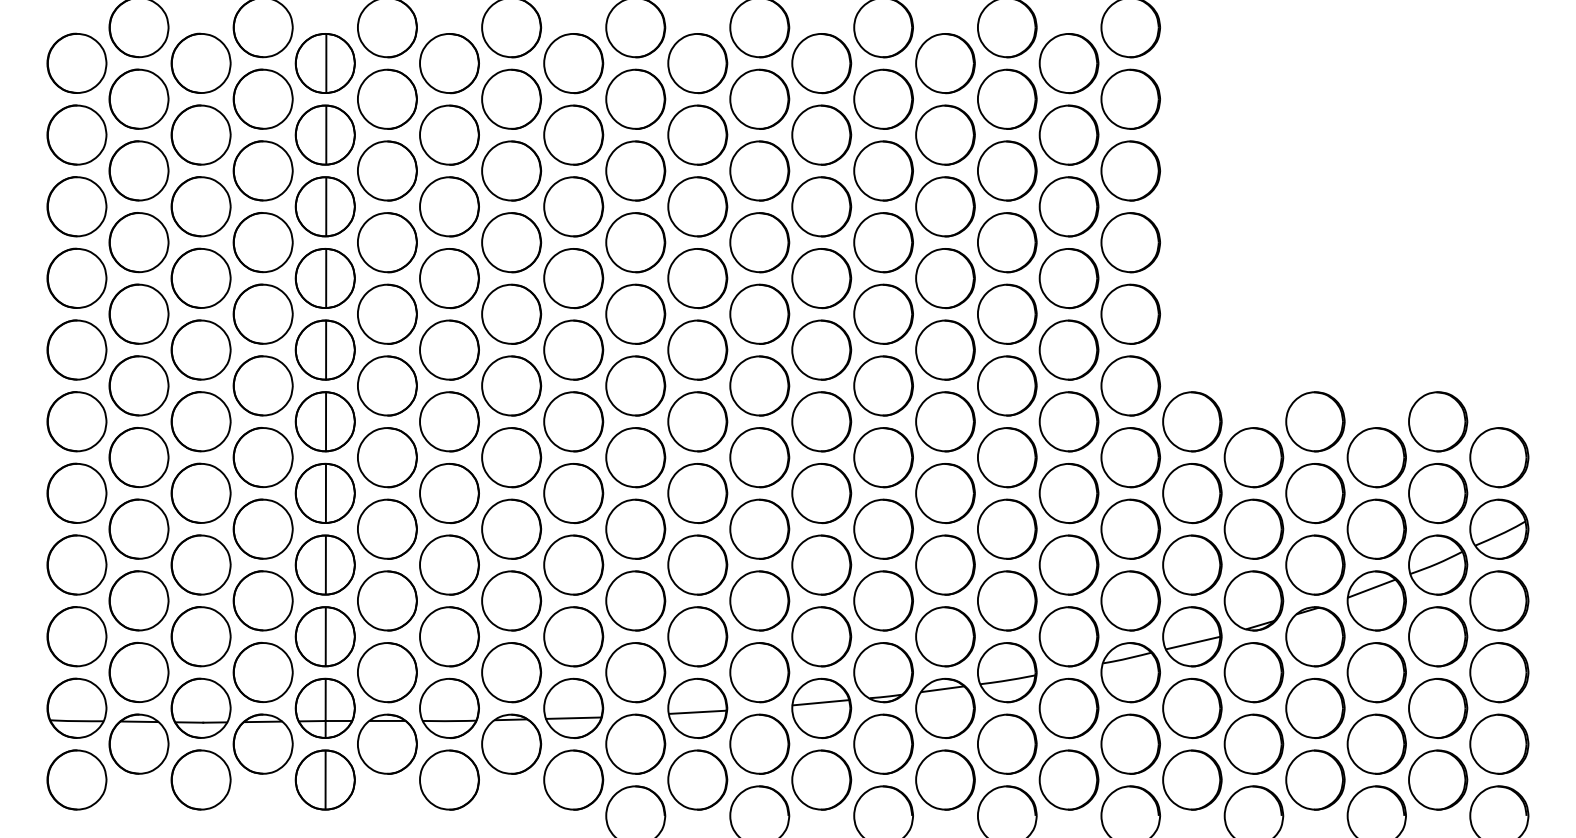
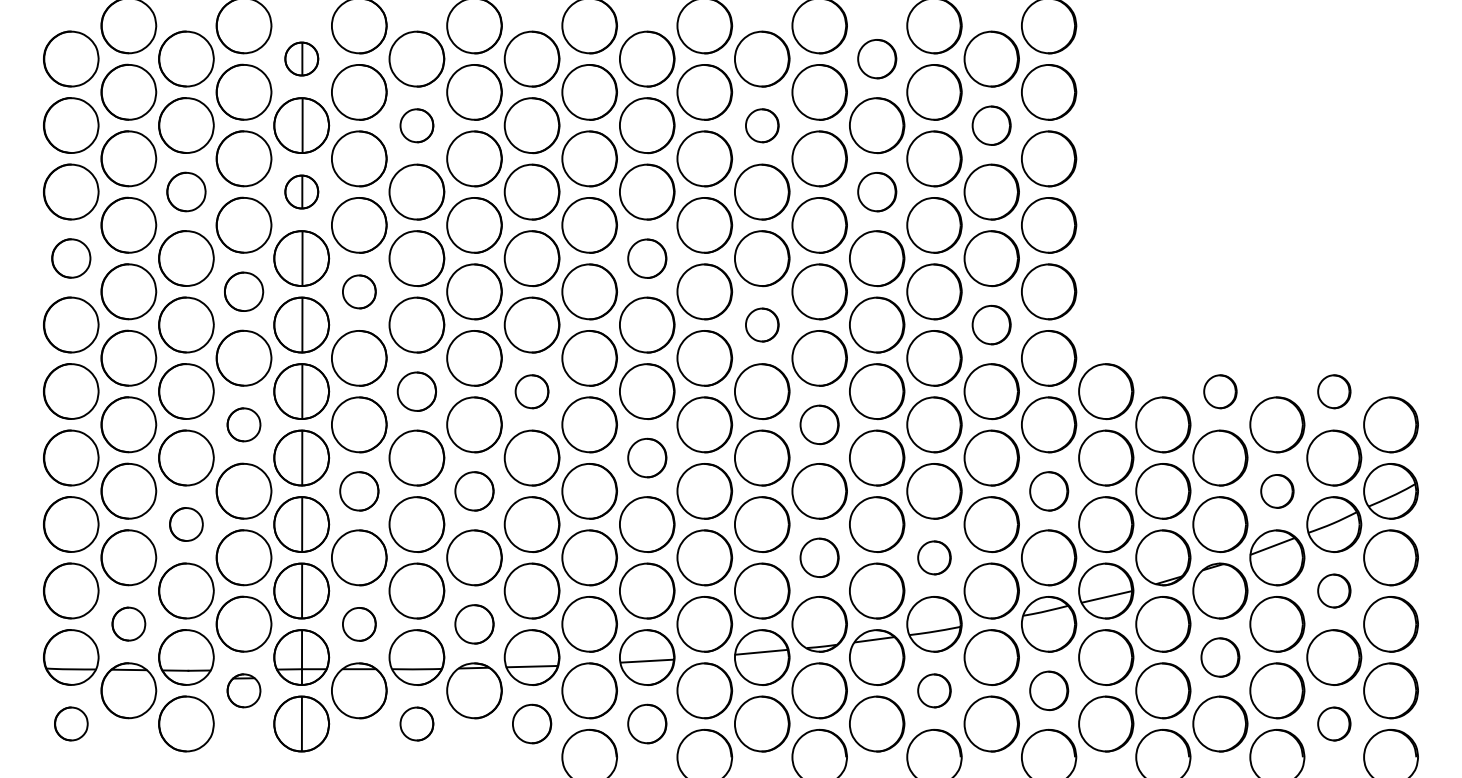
part: (325, 62) -> (301, 58), size x0.6
part: (945, 62) -> (877, 58), size x0.7
part: (449, 135) -> (416, 125), size x0.6
part: (821, 135) -> (762, 125), size x0.6
part: (1068, 135) -> (991, 125), size x0.7
part: (201, 206) -> (186, 191), size x0.7
part: (325, 206) -> (301, 191), size x0.6
part: (945, 206) -> (877, 191), size x0.7
part: (77, 278) -> (71, 258), size x0.7
part: (698, 278) -> (647, 258), size x0.7
part: (262, 313) -> (243, 291), size x0.7
part: (387, 313) -> (359, 291), size x0.6
part: (821, 349) -> (762, 324), size x0.6
part: (1068, 349) -> (991, 324), size x0.7
part: (449, 421) -> (416, 391), size x0.7
part: (572, 421) -> (531, 391), size x0.6
part: (1315, 421) -> (1220, 391), size x0.6
part: (1438, 421) -> (1334, 391), size x0.6
part: (262, 457) -> (243, 424), size x0.6
part: (883, 457) -> (819, 424), size x0.7
part: (698, 492) -> (647, 457), size x0.7
part: (387, 529) -> (359, 491), size x0.7
part: (511, 529) -> (474, 491), size x0.7
part: (1131, 529) -> (1049, 491), size x0.7
part: (1376, 529) -> (1277, 491), size x0.6
part: (201, 565) -> (186, 524), size x0.6
part: (883, 600) -> (819, 557), size x0.7
part: (1007, 600) -> (934, 557), size x0.6
part: (1438, 636) -> (1334, 590), size x0.6
part: (138, 671) -> (128, 623), size x0.6
part: (387, 672) -> (359, 624), size x0.6
part: (511, 672) -> (474, 624), size x0.7
part: (1315, 708) -> (1220, 657), size x0.7
part: (262, 743) -> (243, 690), size x0.6
part: (1007, 743) -> (934, 690), size x0.6
part: (1131, 743) -> (1049, 690), size x0.7
part: (77, 779) -> (71, 723), size x0.6
part: (449, 779) -> (416, 723), size x0.6
part: (572, 779) -> (531, 723), size x0.7
part: (698, 779) -> (647, 723), size x0.7
part: (1438, 779) -> (1334, 723), size x0.6

